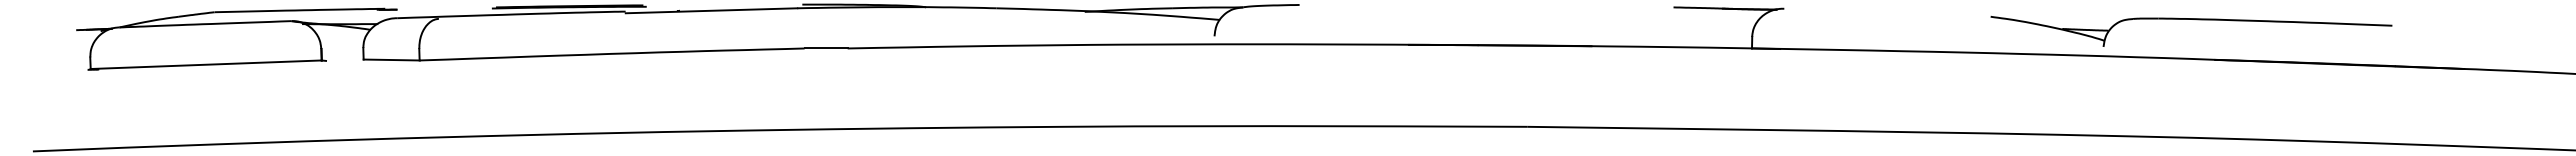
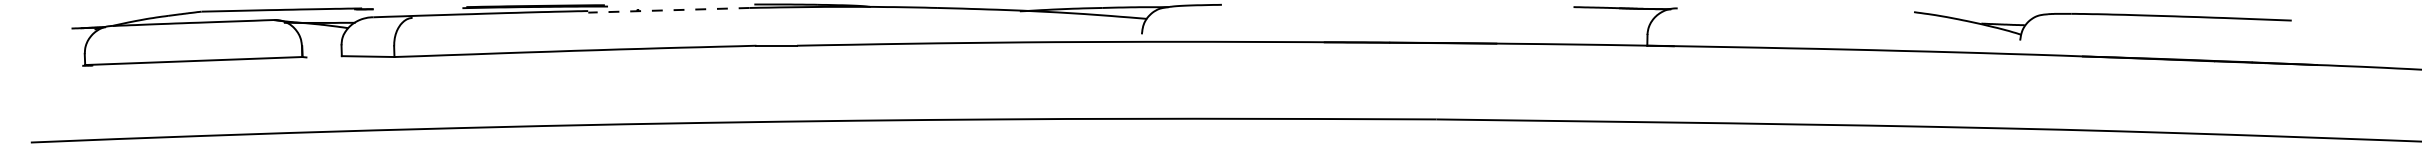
line: (711, 10) -> (668, 10), solid -> dashed
part: (2191, 19) -> (2102, 14), moved

